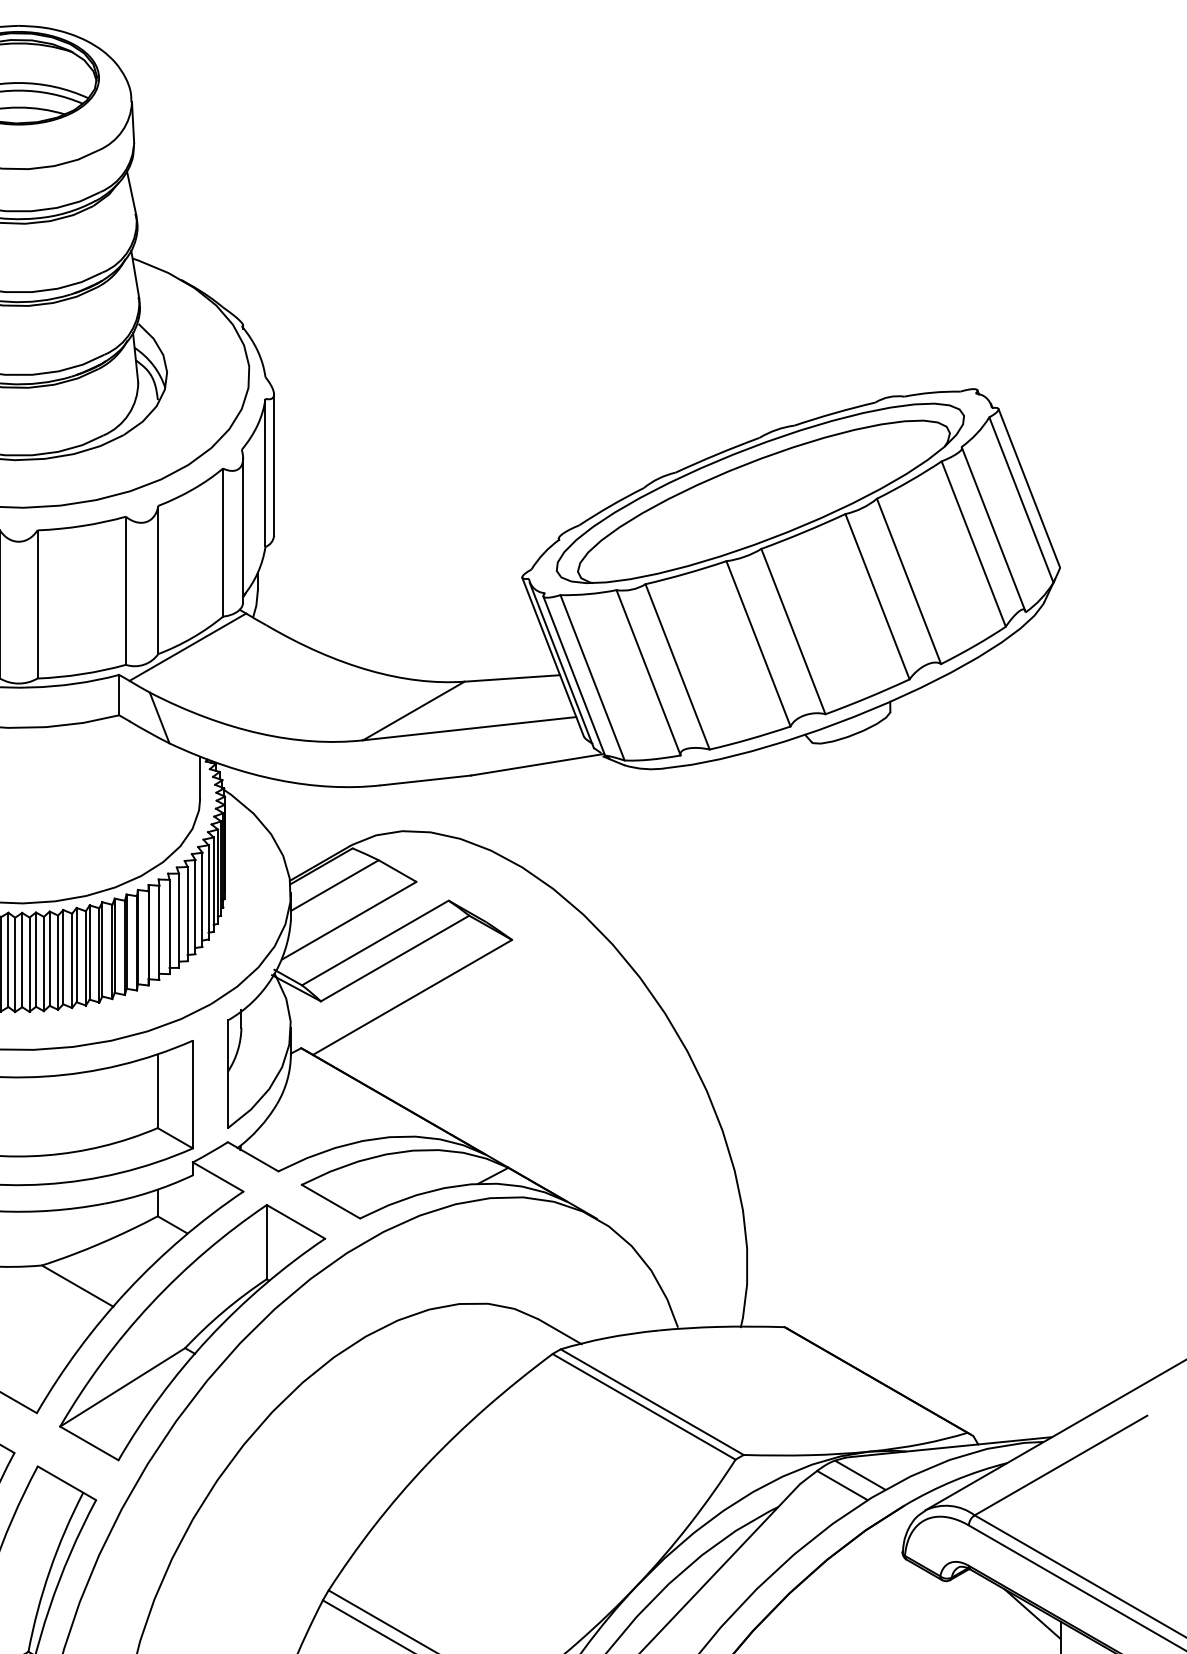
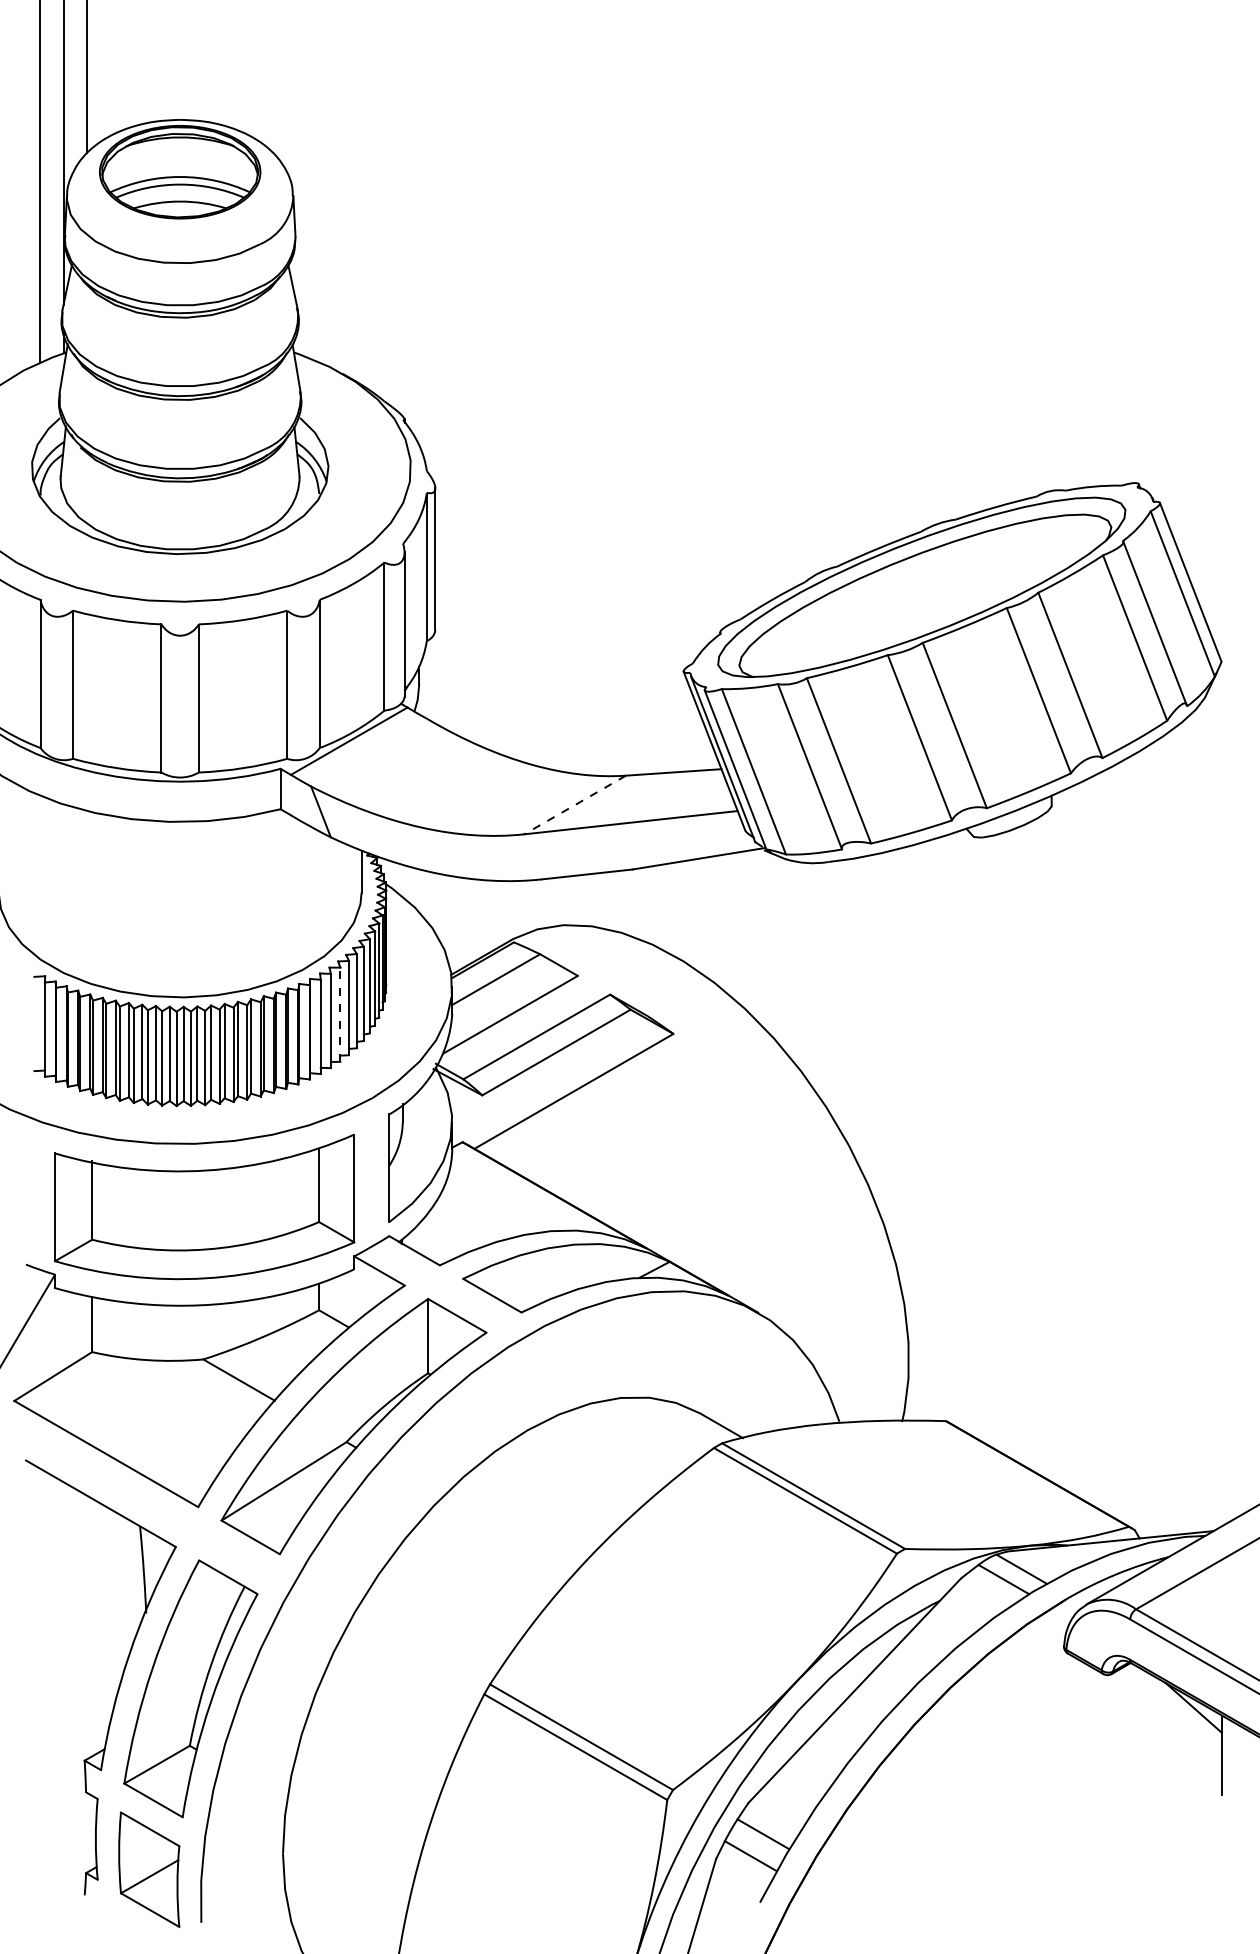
line: (414, 711) -> (575, 805), solid -> dashed
line: (179, 920) -> (340, 1014), solid -> dashed

